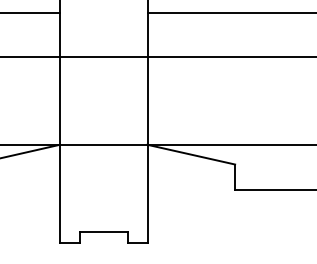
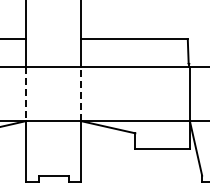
line: (146, 100) -> (80, 93), solid -> dashed
line: (60, 102) -> (26, 94), solid -> dashed

